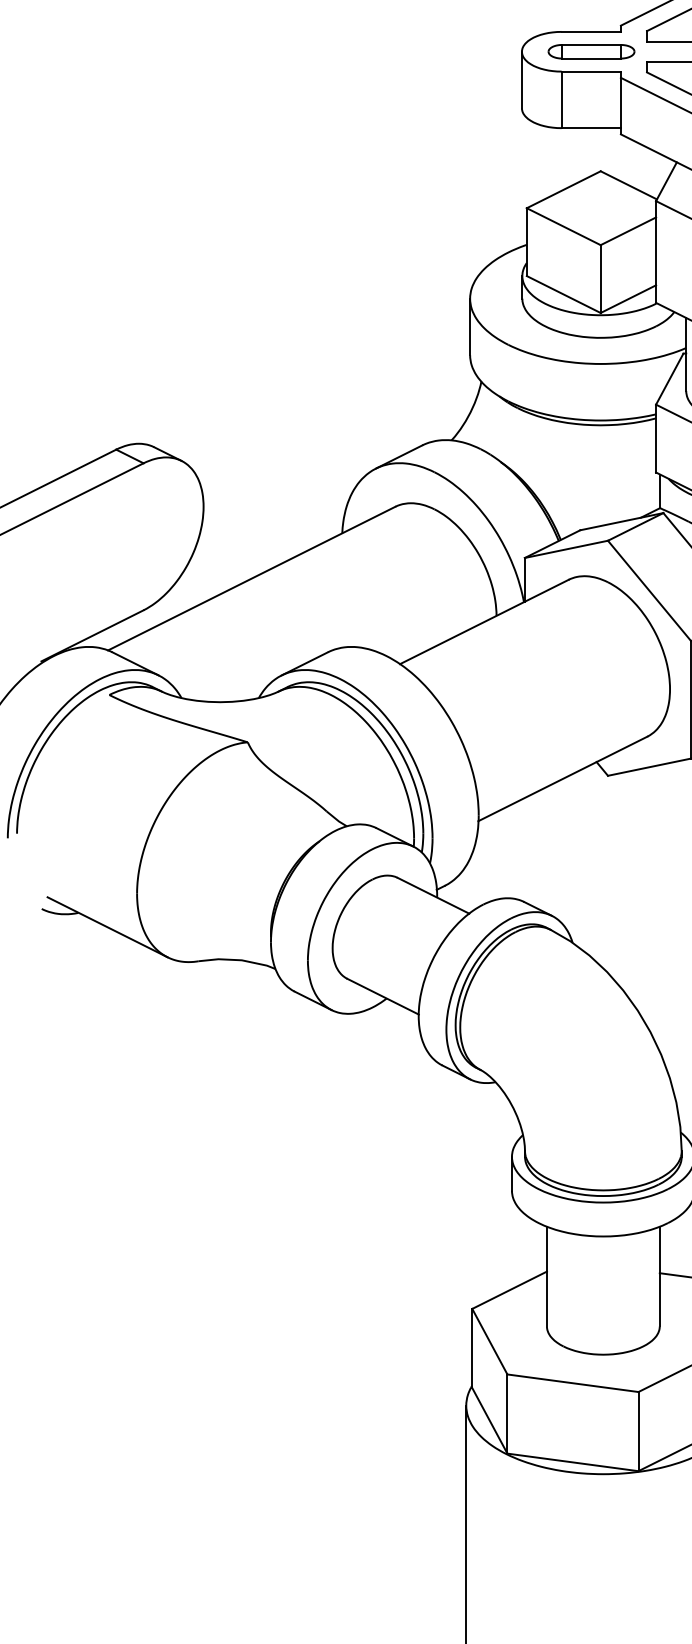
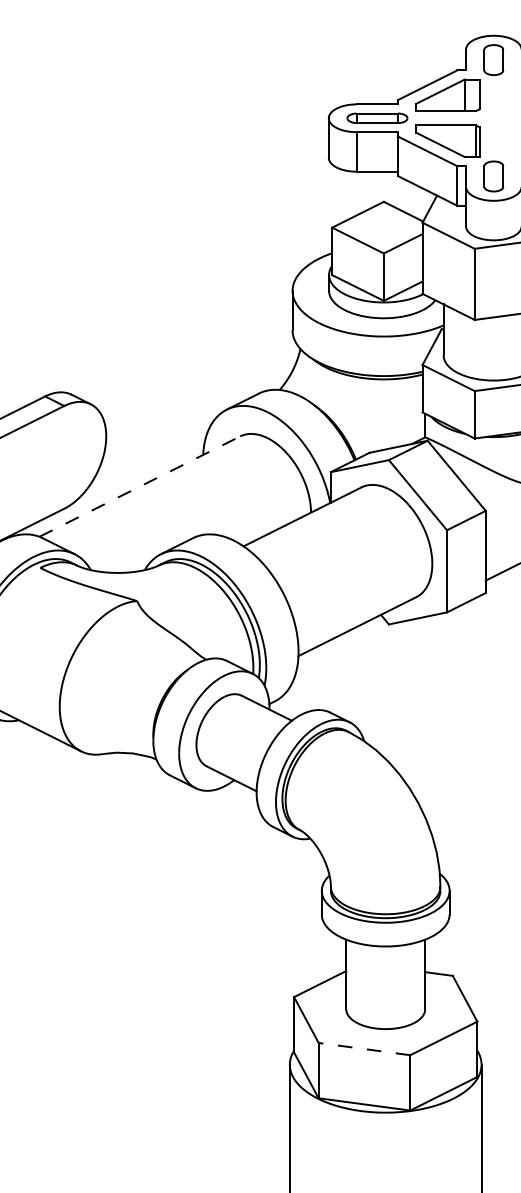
line: (252, 578) -> (140, 486), solid -> dashed
line: (571, 1383) -> (363, 1049), solid -> dashed

